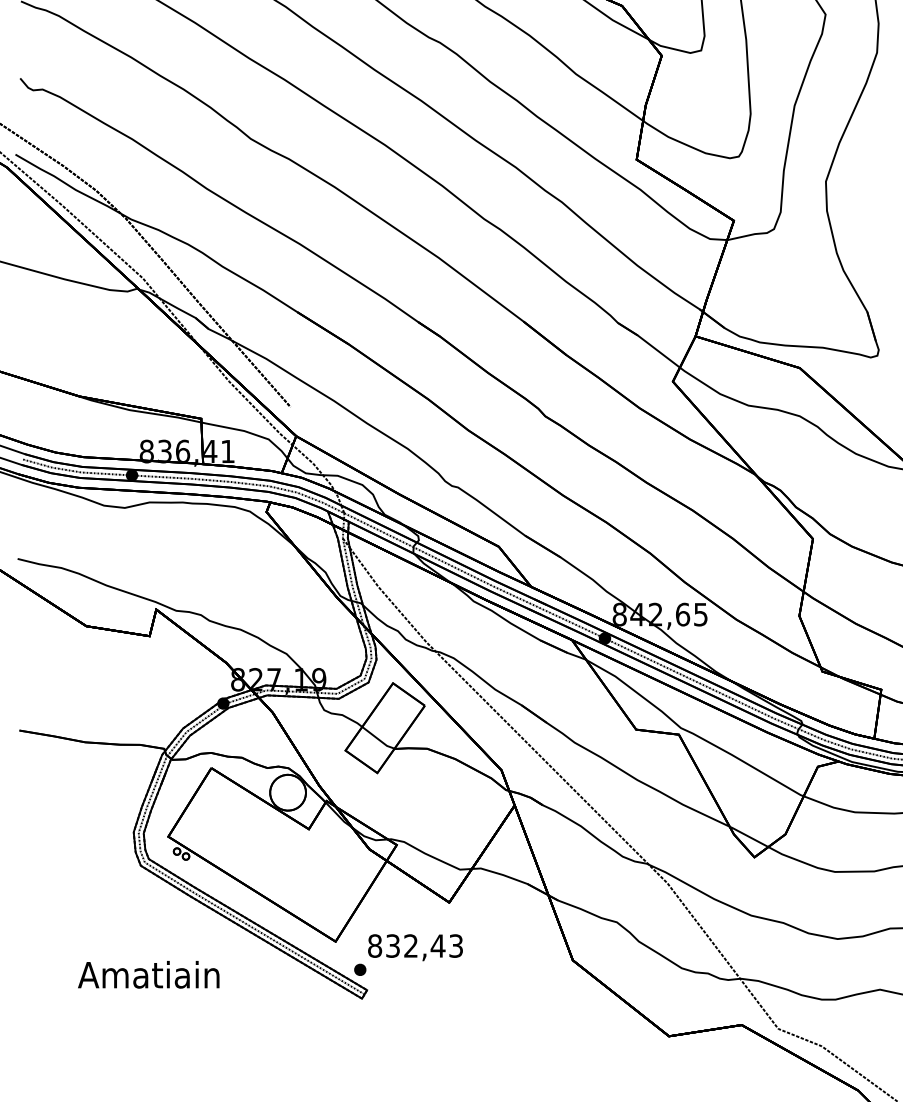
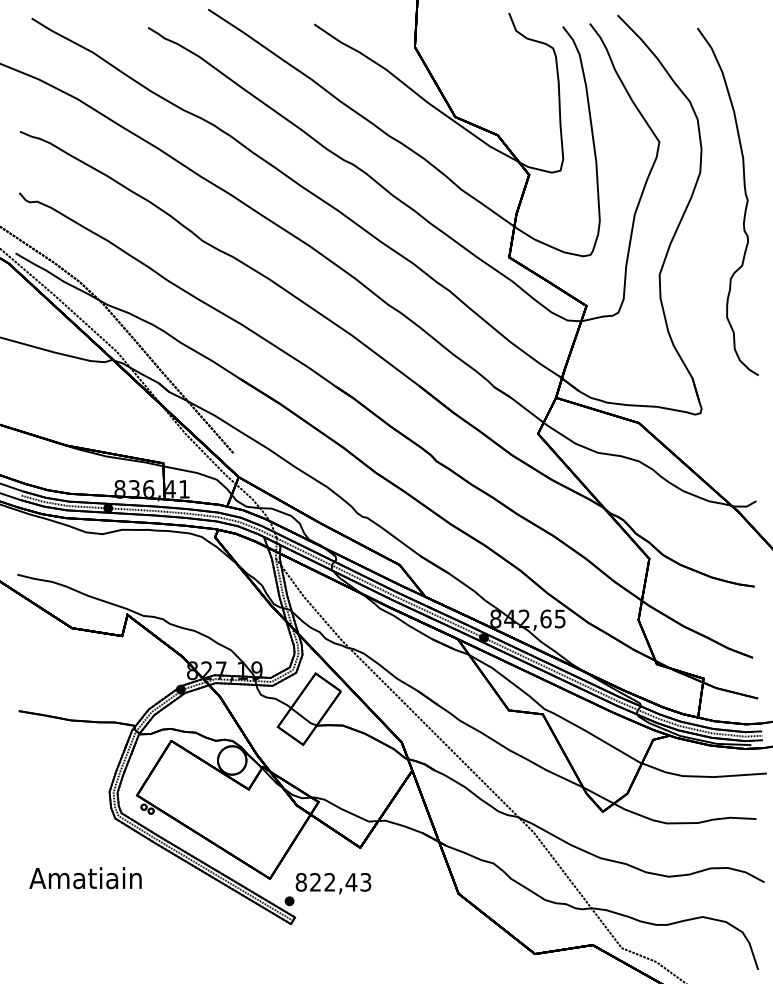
text: (392, 946) -> (315, 882), 832,43 -> 822,43
text: (148, 975) -> (85, 878), moved

